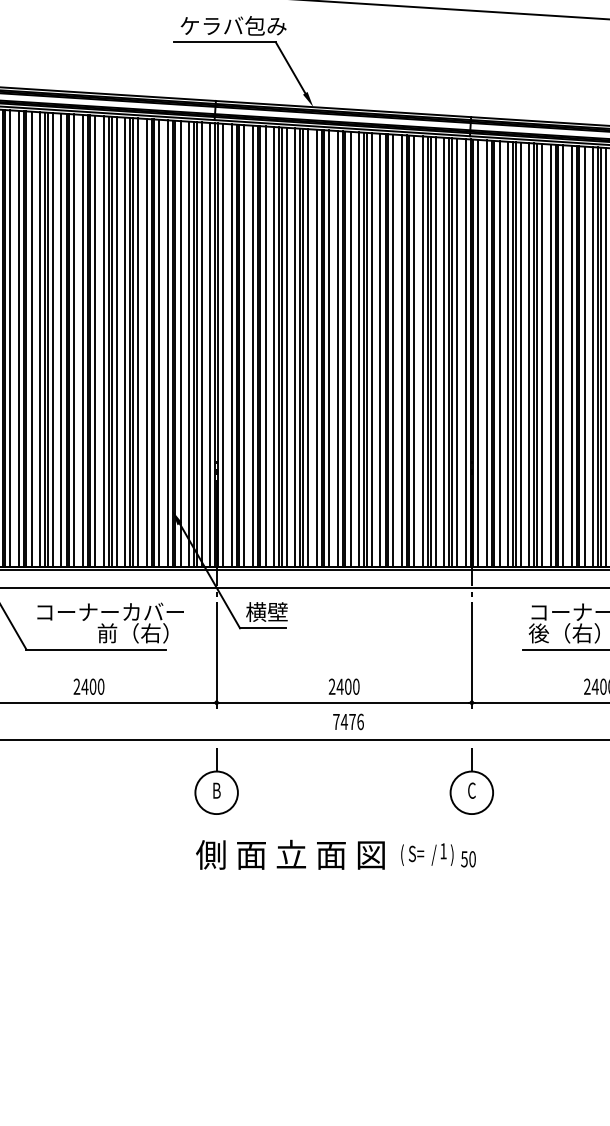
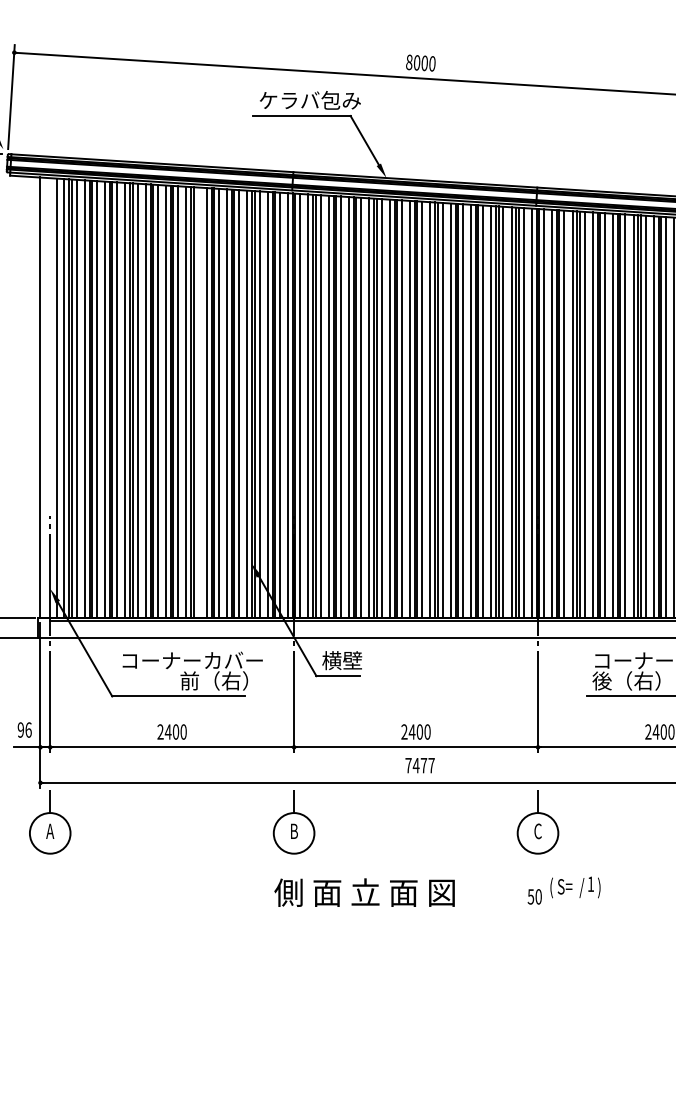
line: (116, 341) -> (198, 402), removed
text: (360, 721) -> (431, 765), 7476 -> 7477
text: (427, 854) -> (575, 887), moved

